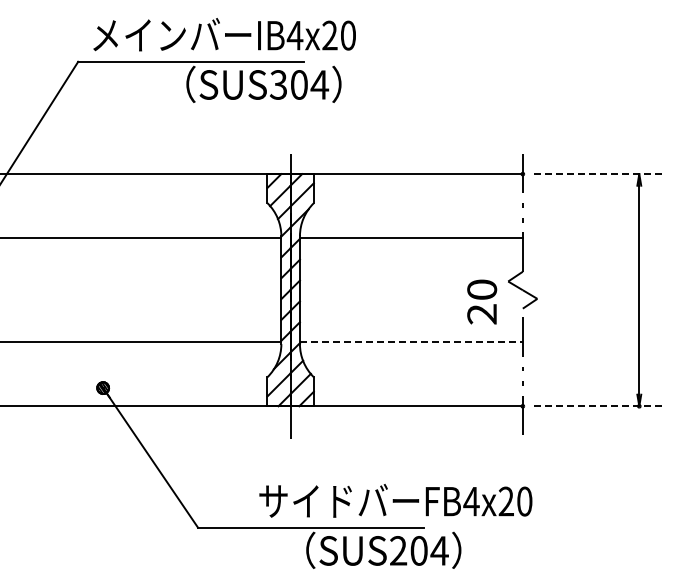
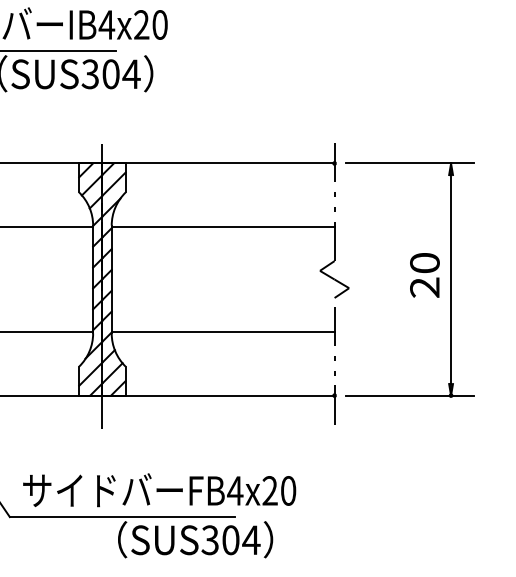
line: (598, 174) -> (410, 163), dashed -> solid
text: (482, 301) -> (425, 274), moved
line: (411, 342) -> (223, 331), dashed -> solid
line: (598, 406) -> (410, 395), dashed -> solid
text: (395, 500) -> (159, 489), moved
text: (398, 550) -> (210, 539), SUS204 -> SUS304

